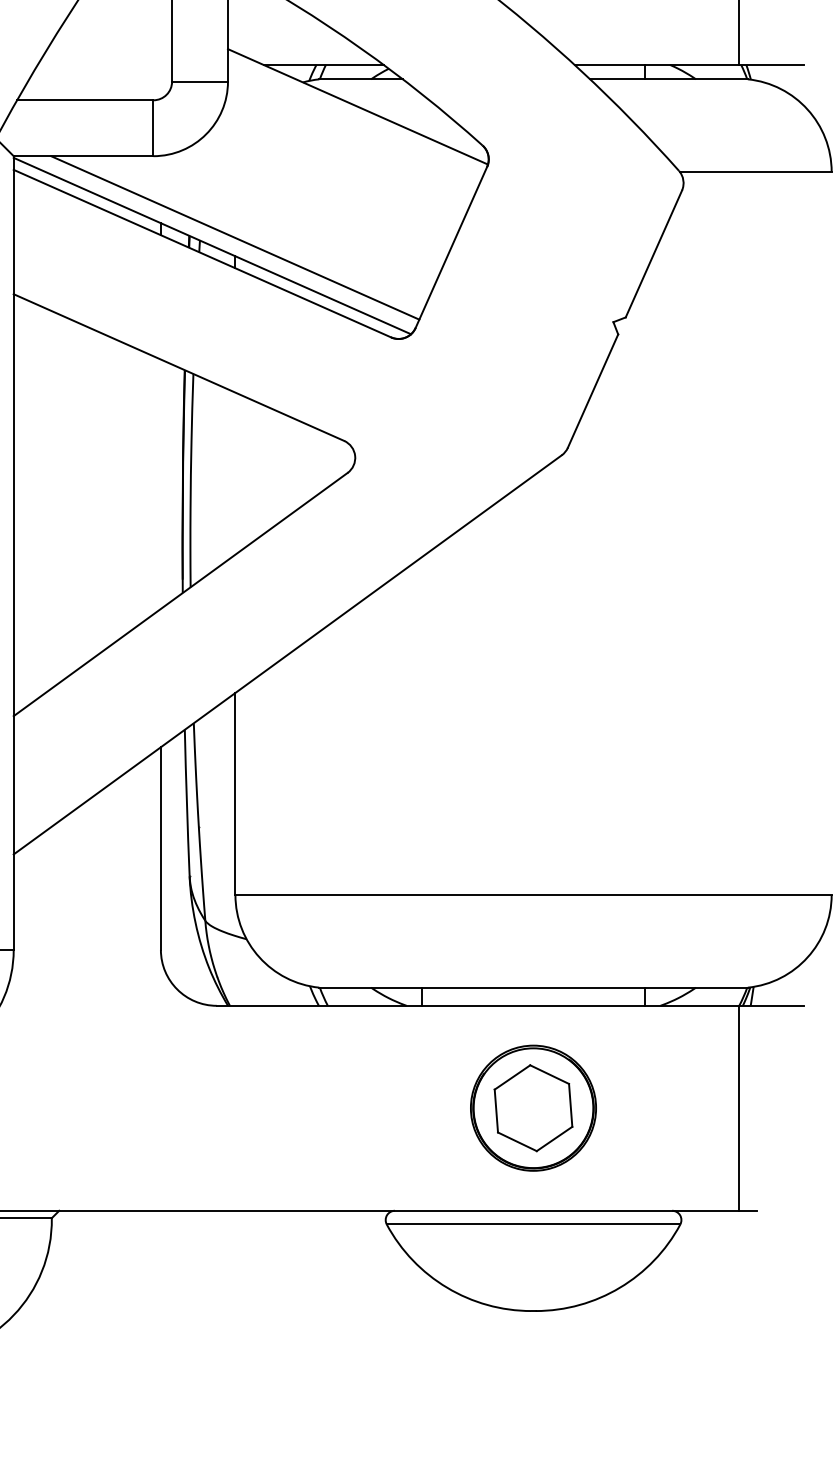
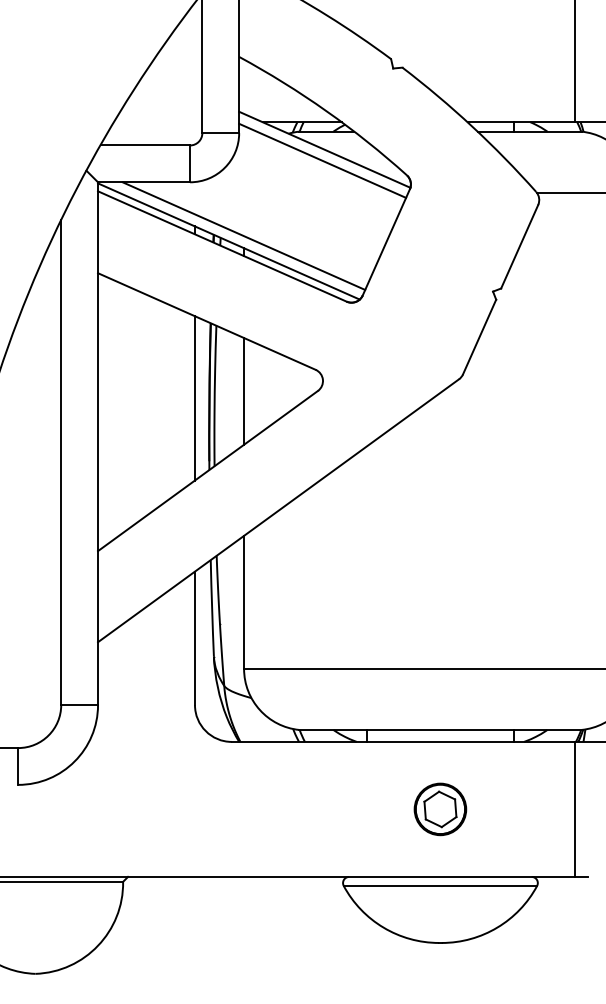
line: (354, 123) -> (322, 160), added
line: (236, 473) -> (244, 391), added
line: (160, 484) -> (194, 398), added
part: (533, 1108) -> (440, 809), size x0.62

